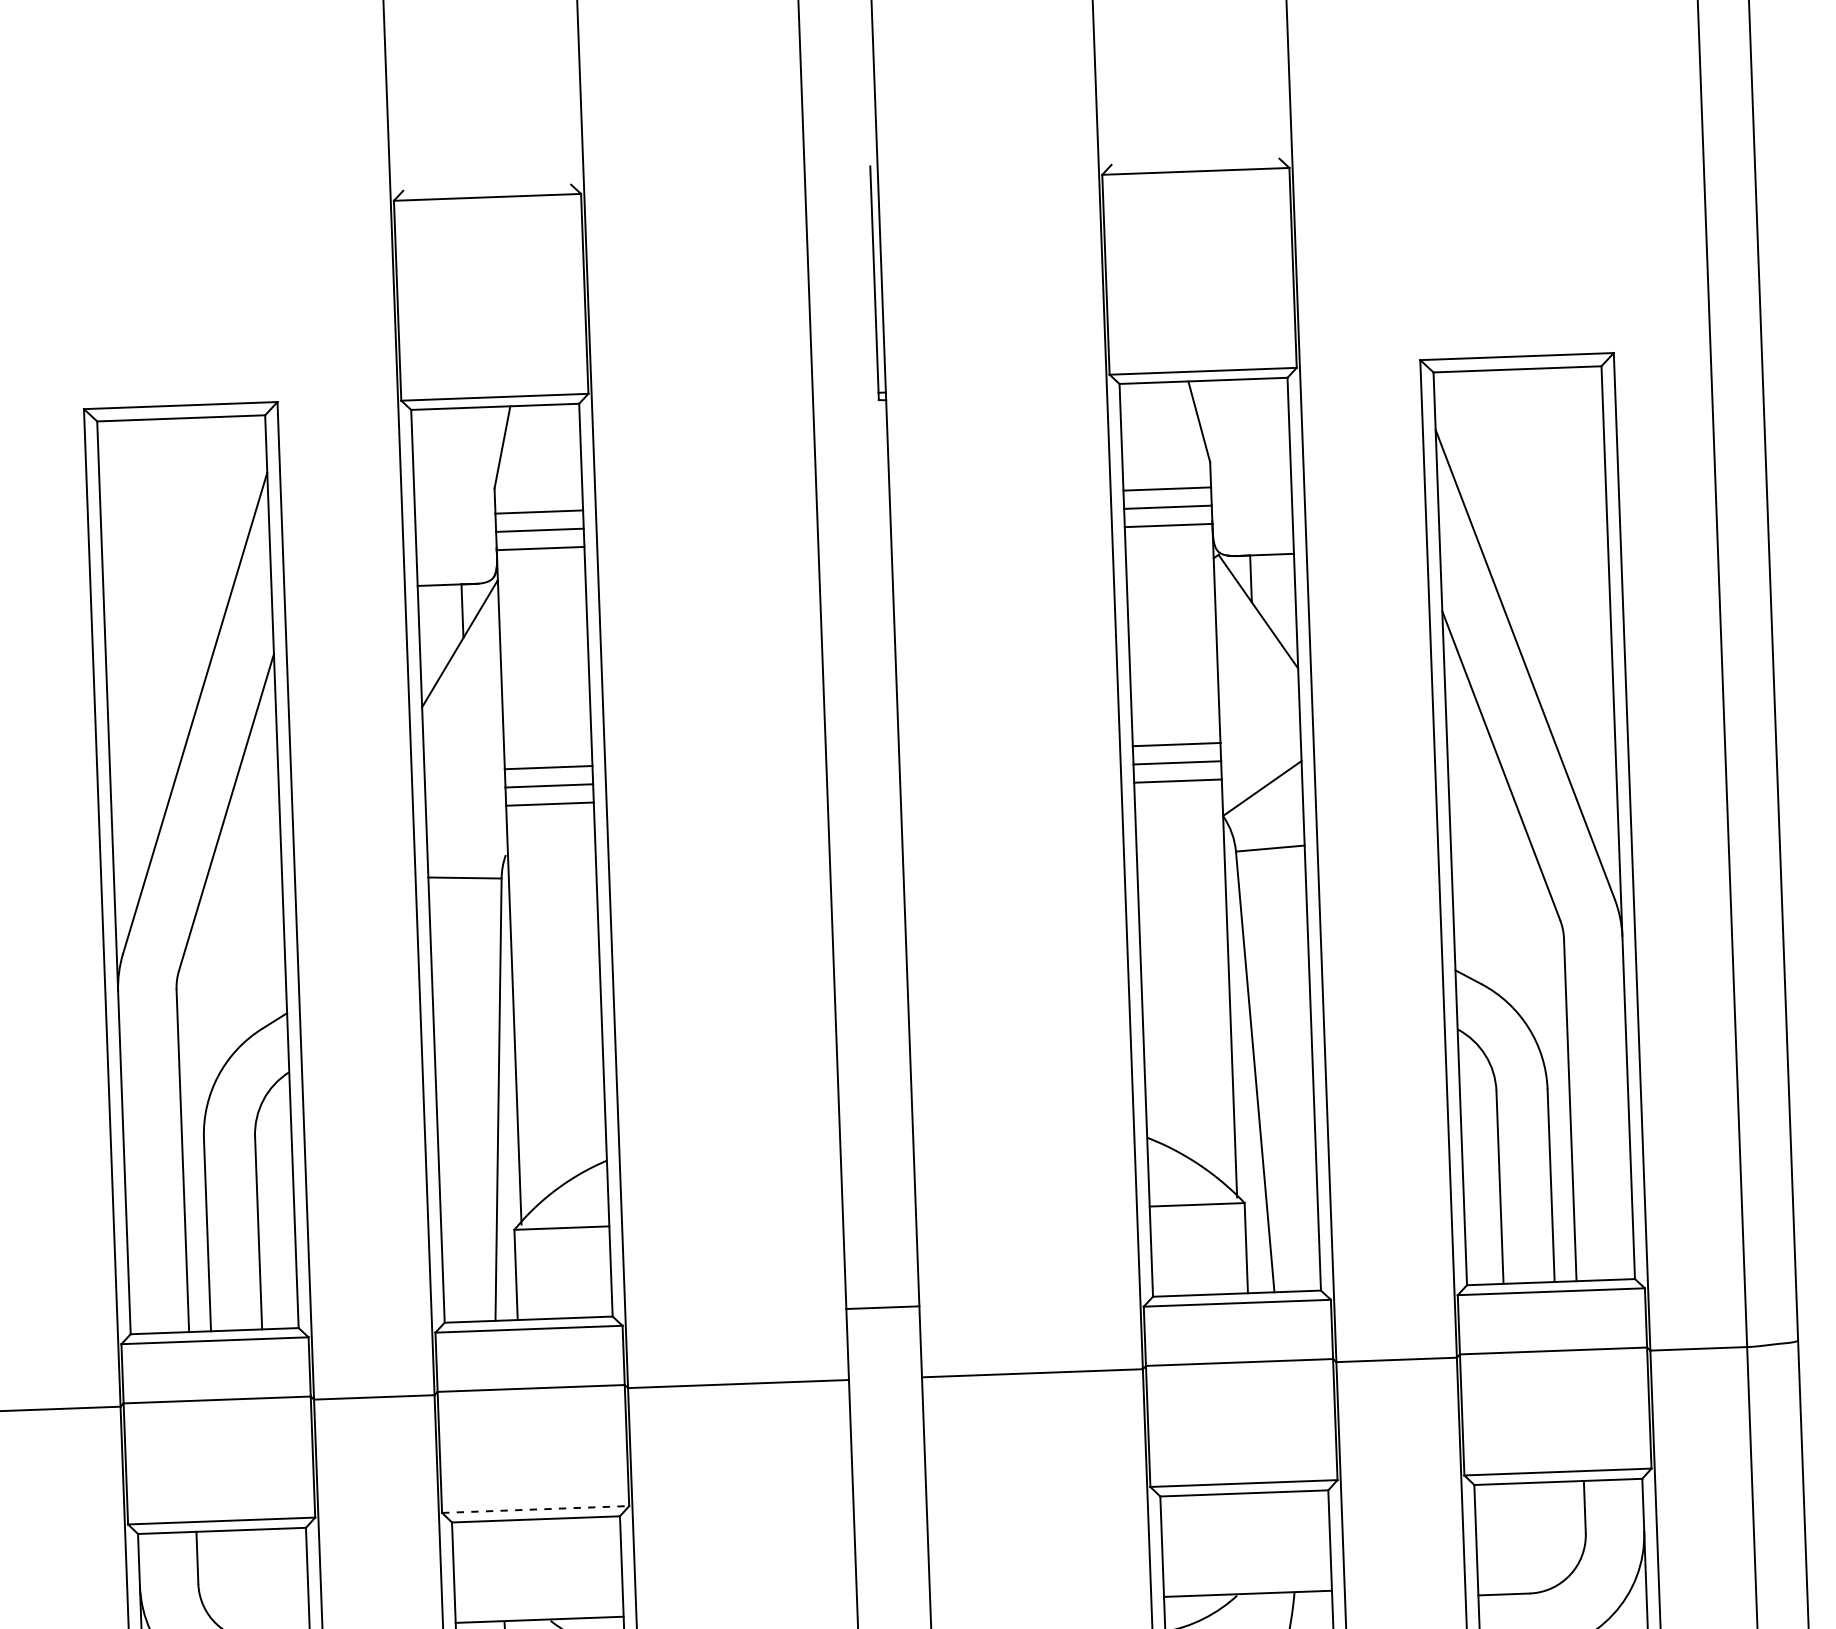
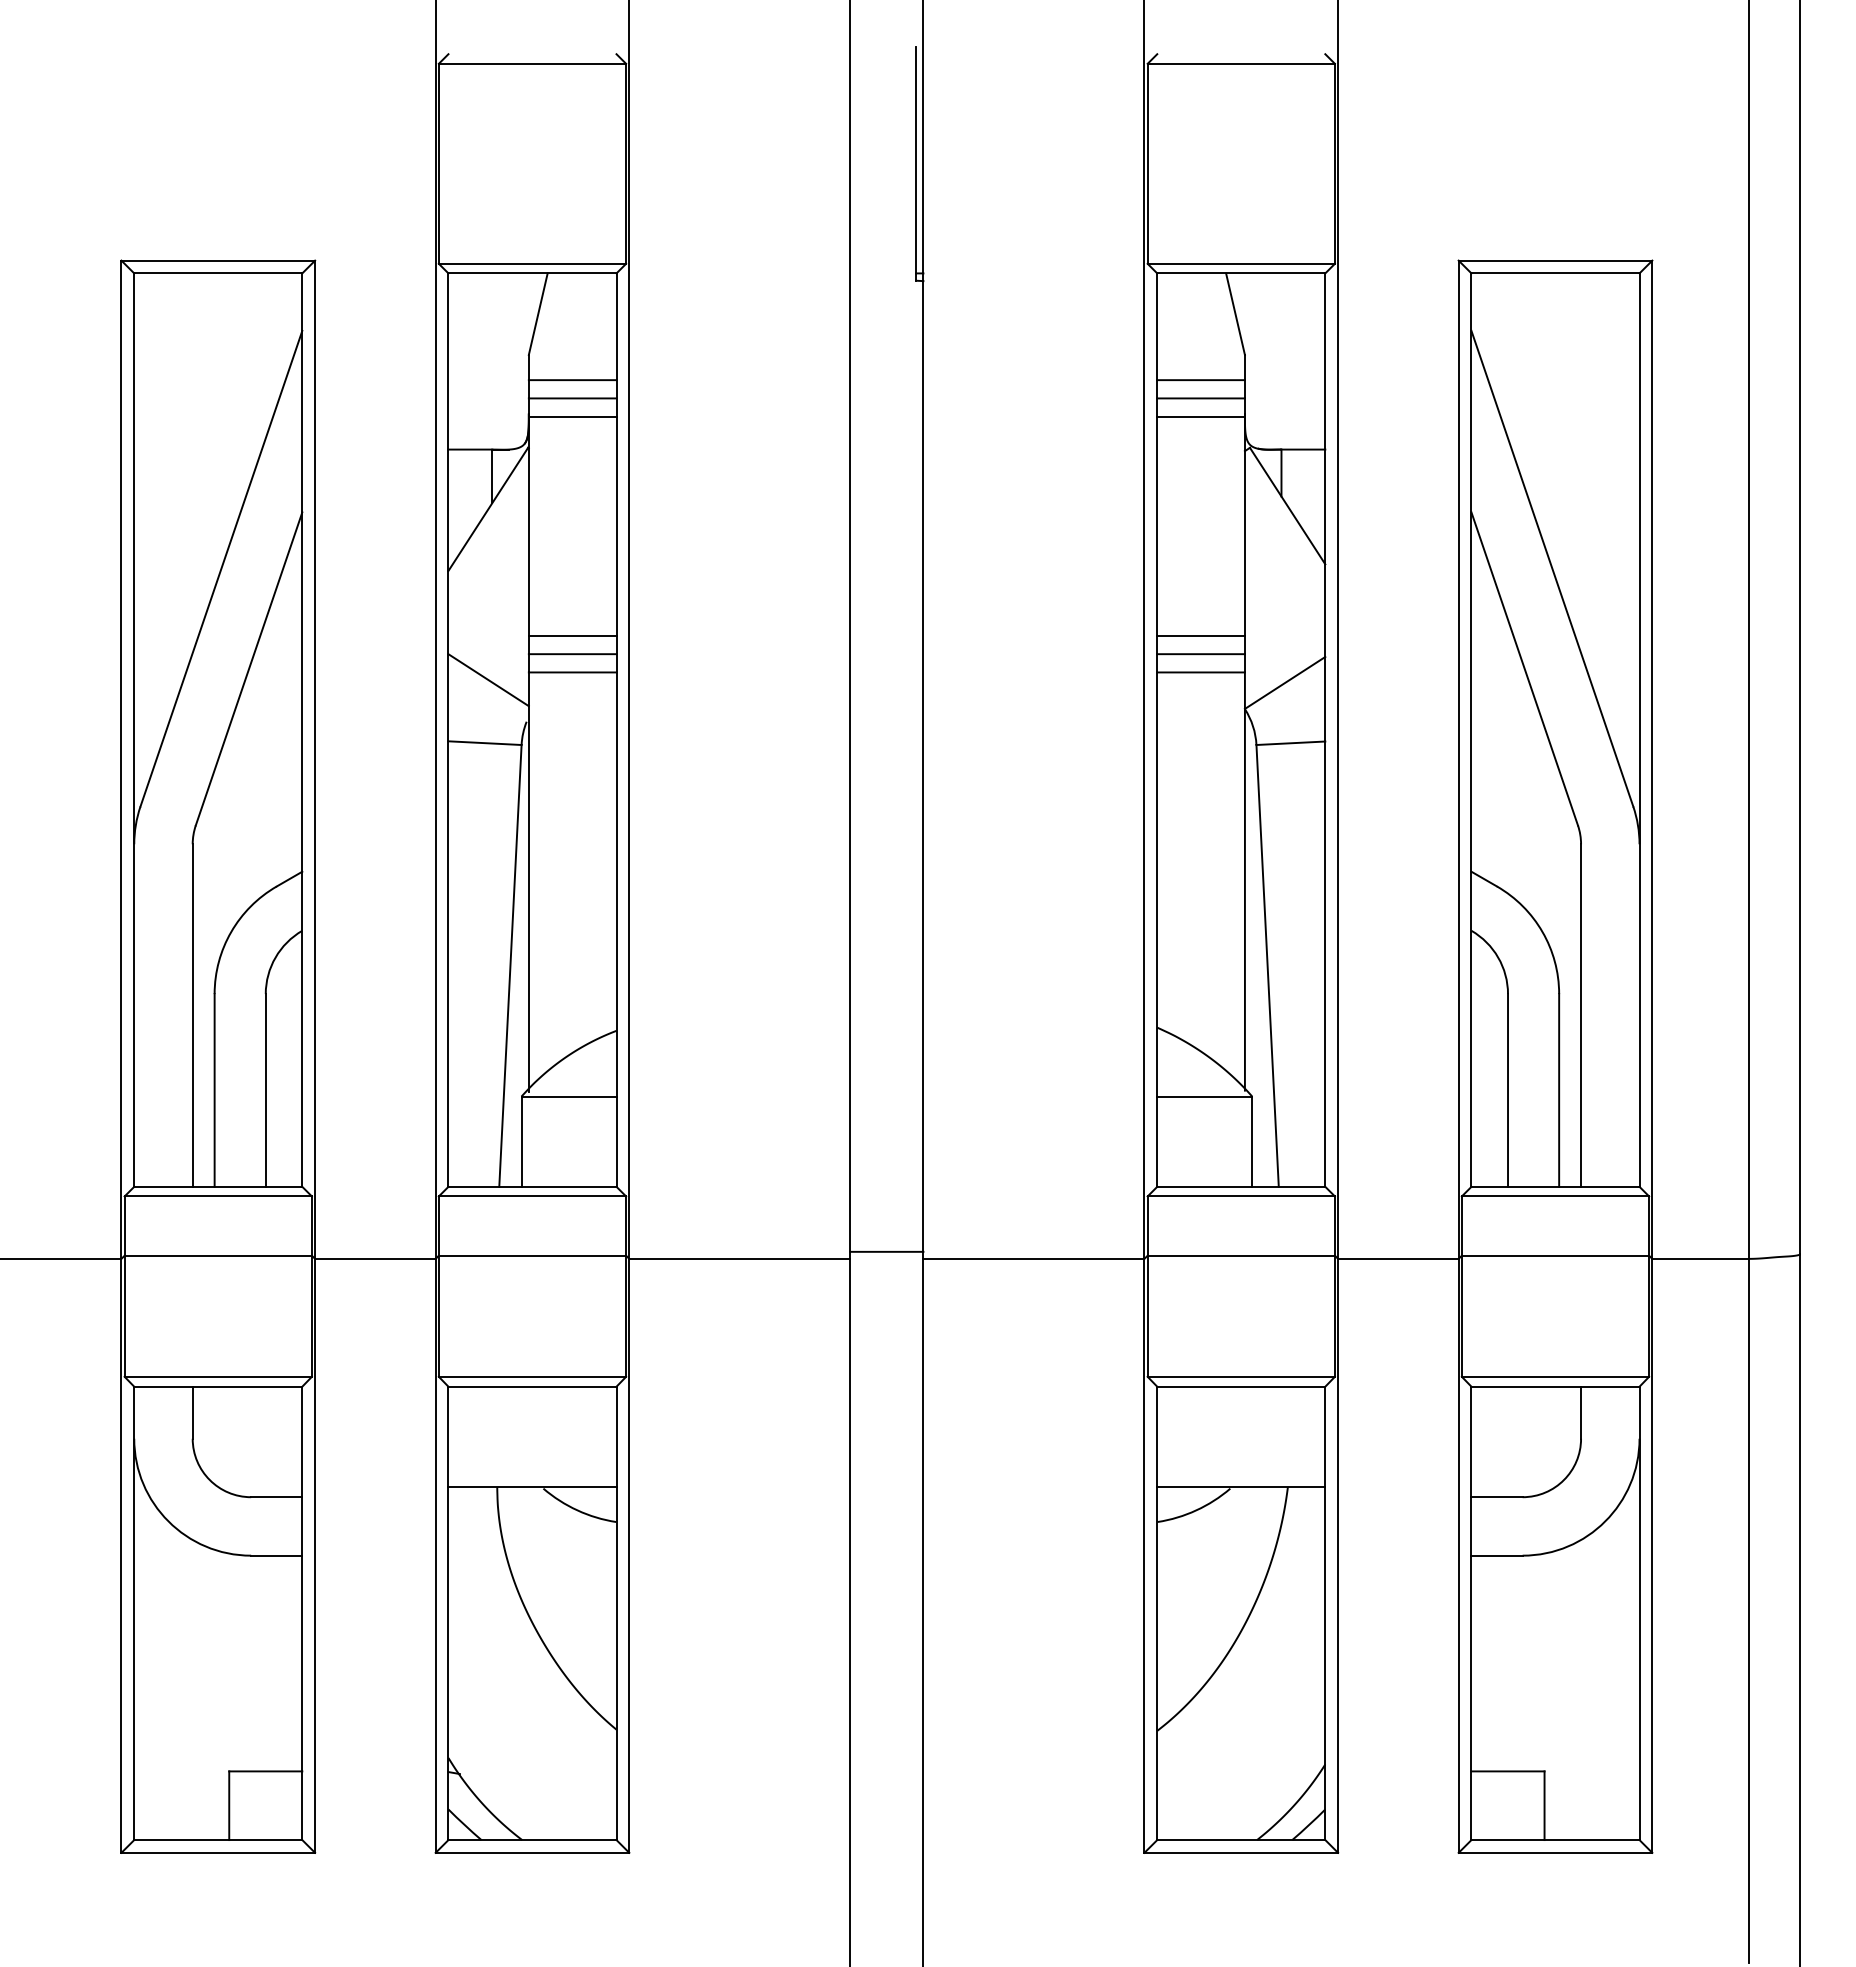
line: (466, 815) -> (488, 680), added
line: (882, 1307) -> (886, 1251), moved
line: (535, 1509) -> (532, 1376), dashed -> solid

